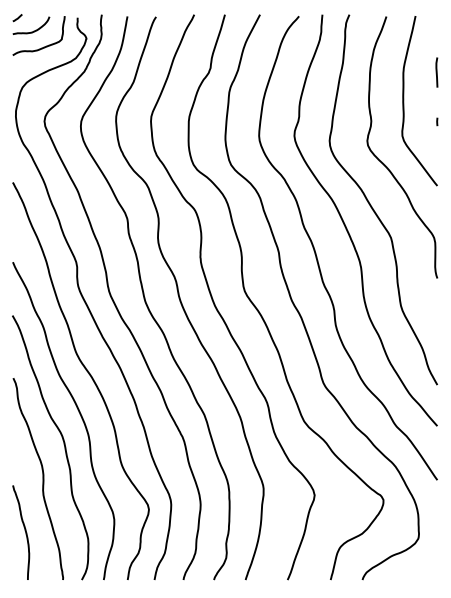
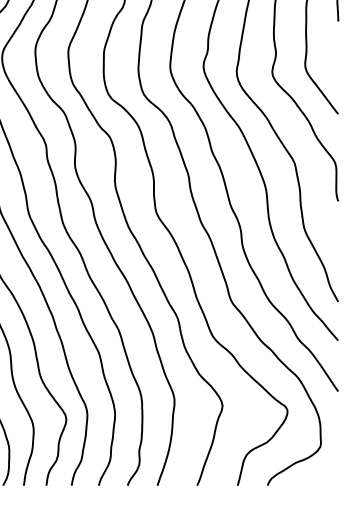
line: (437, 121) -> (338, 53), removed

